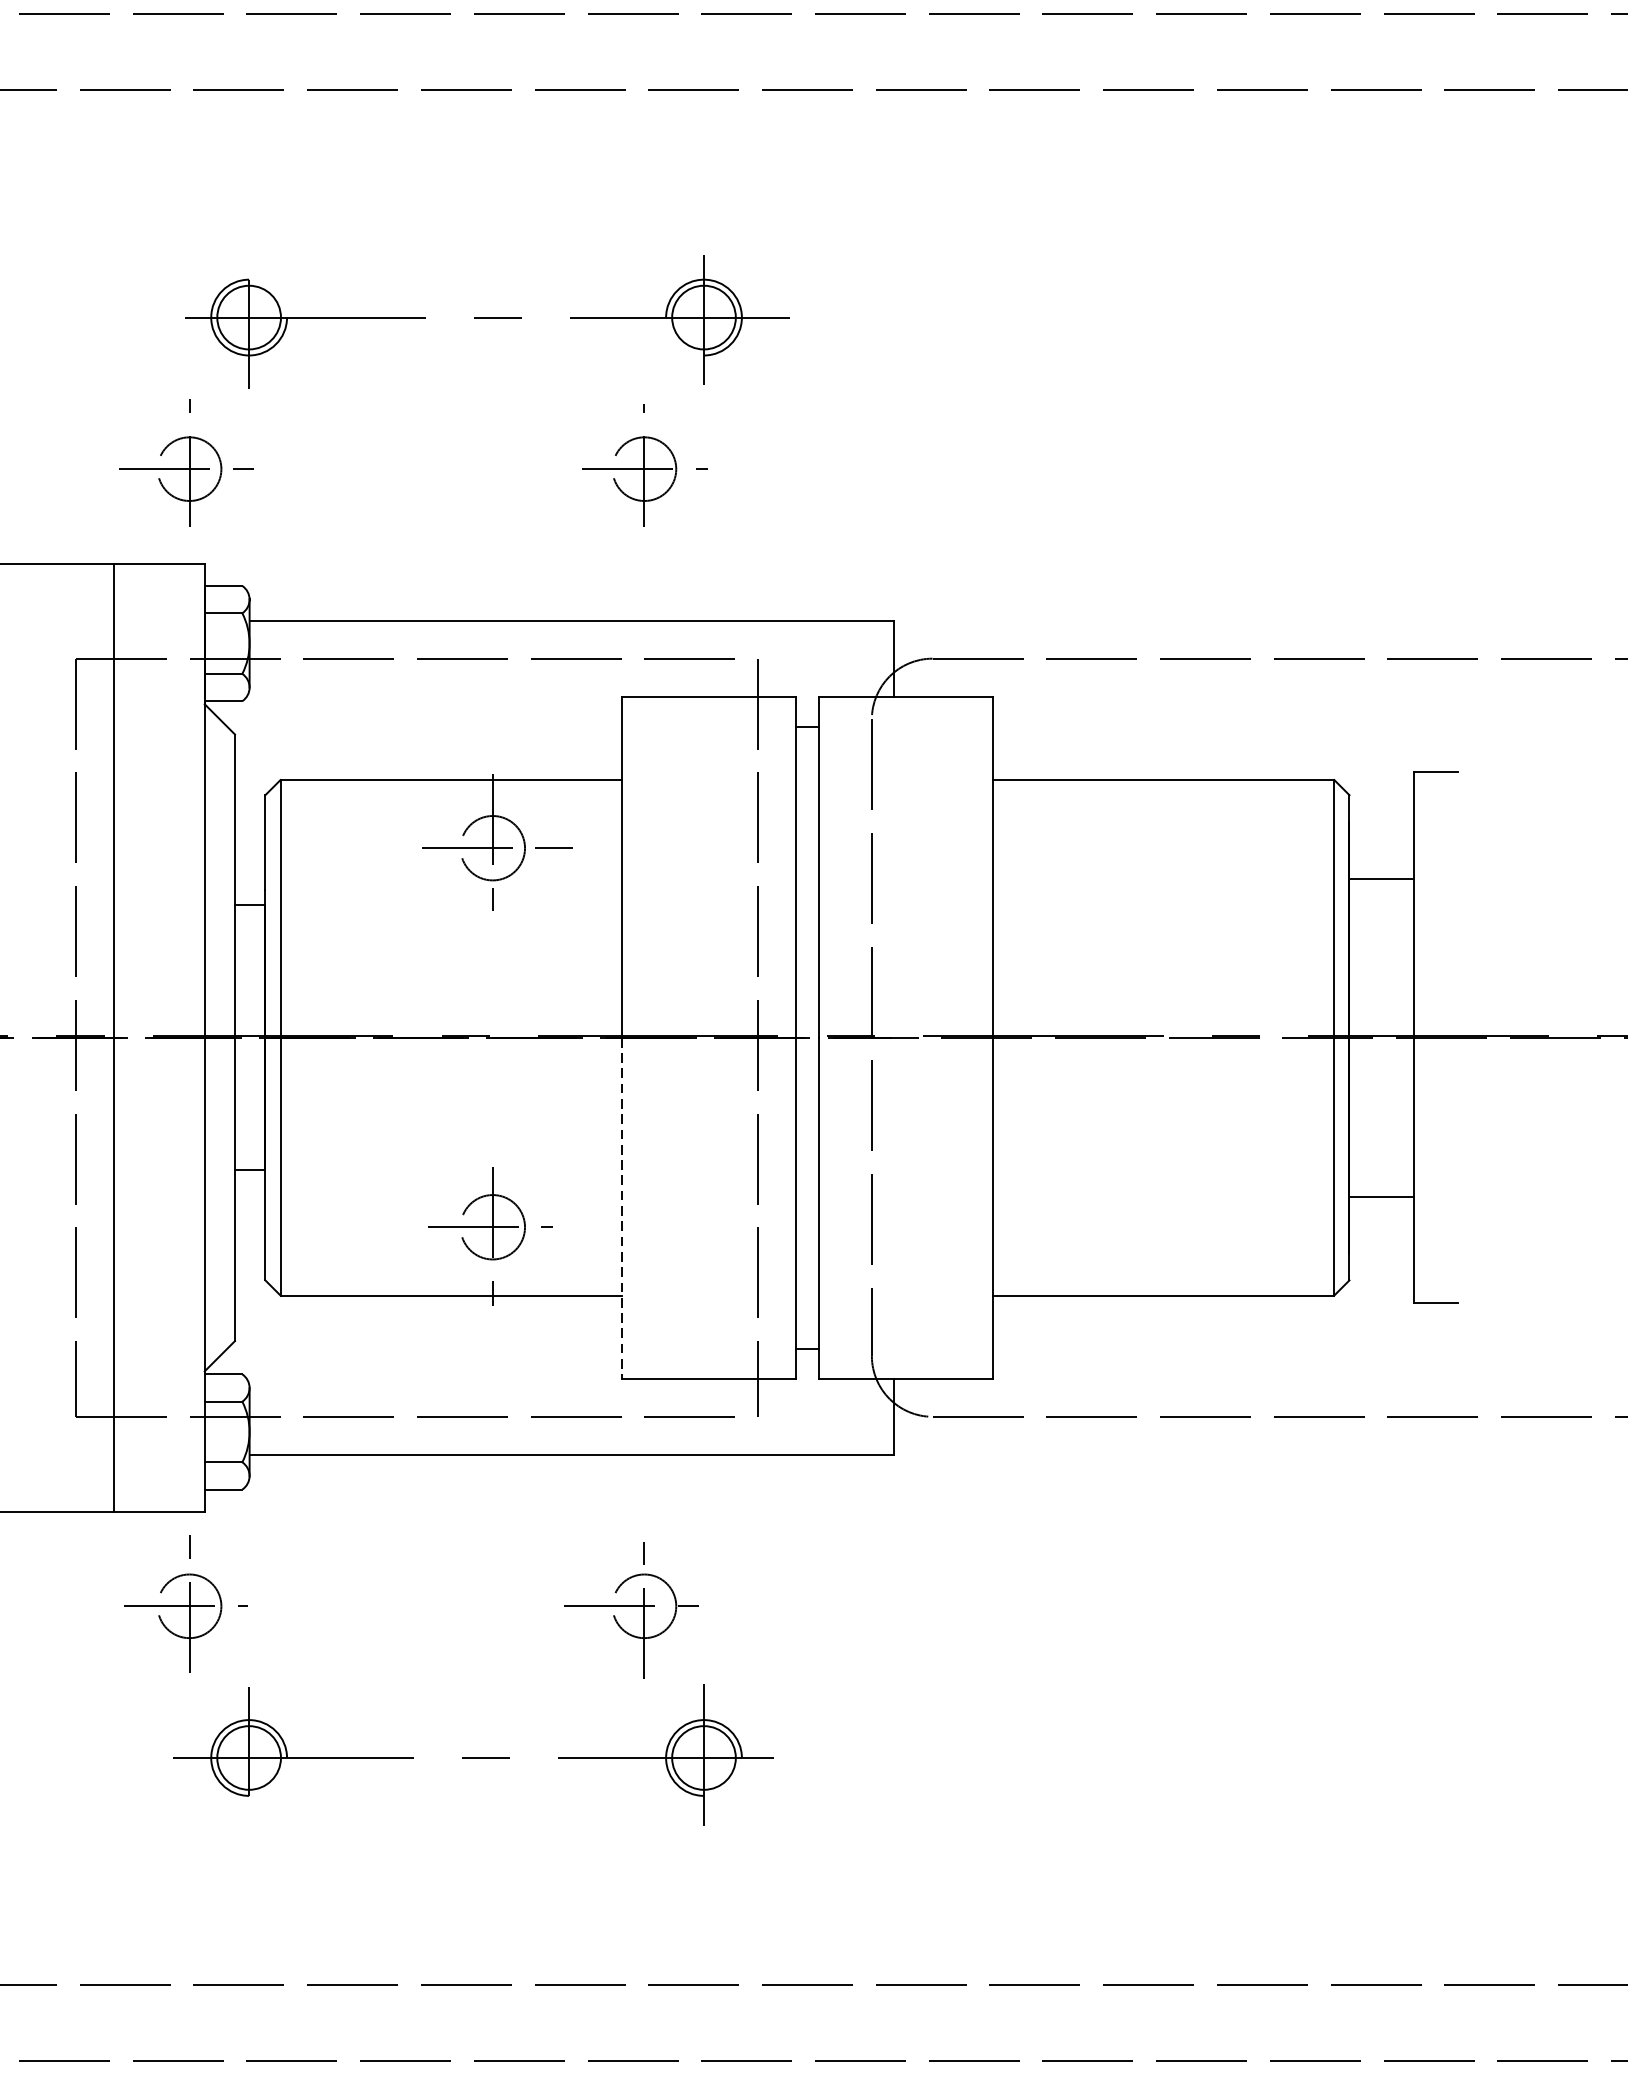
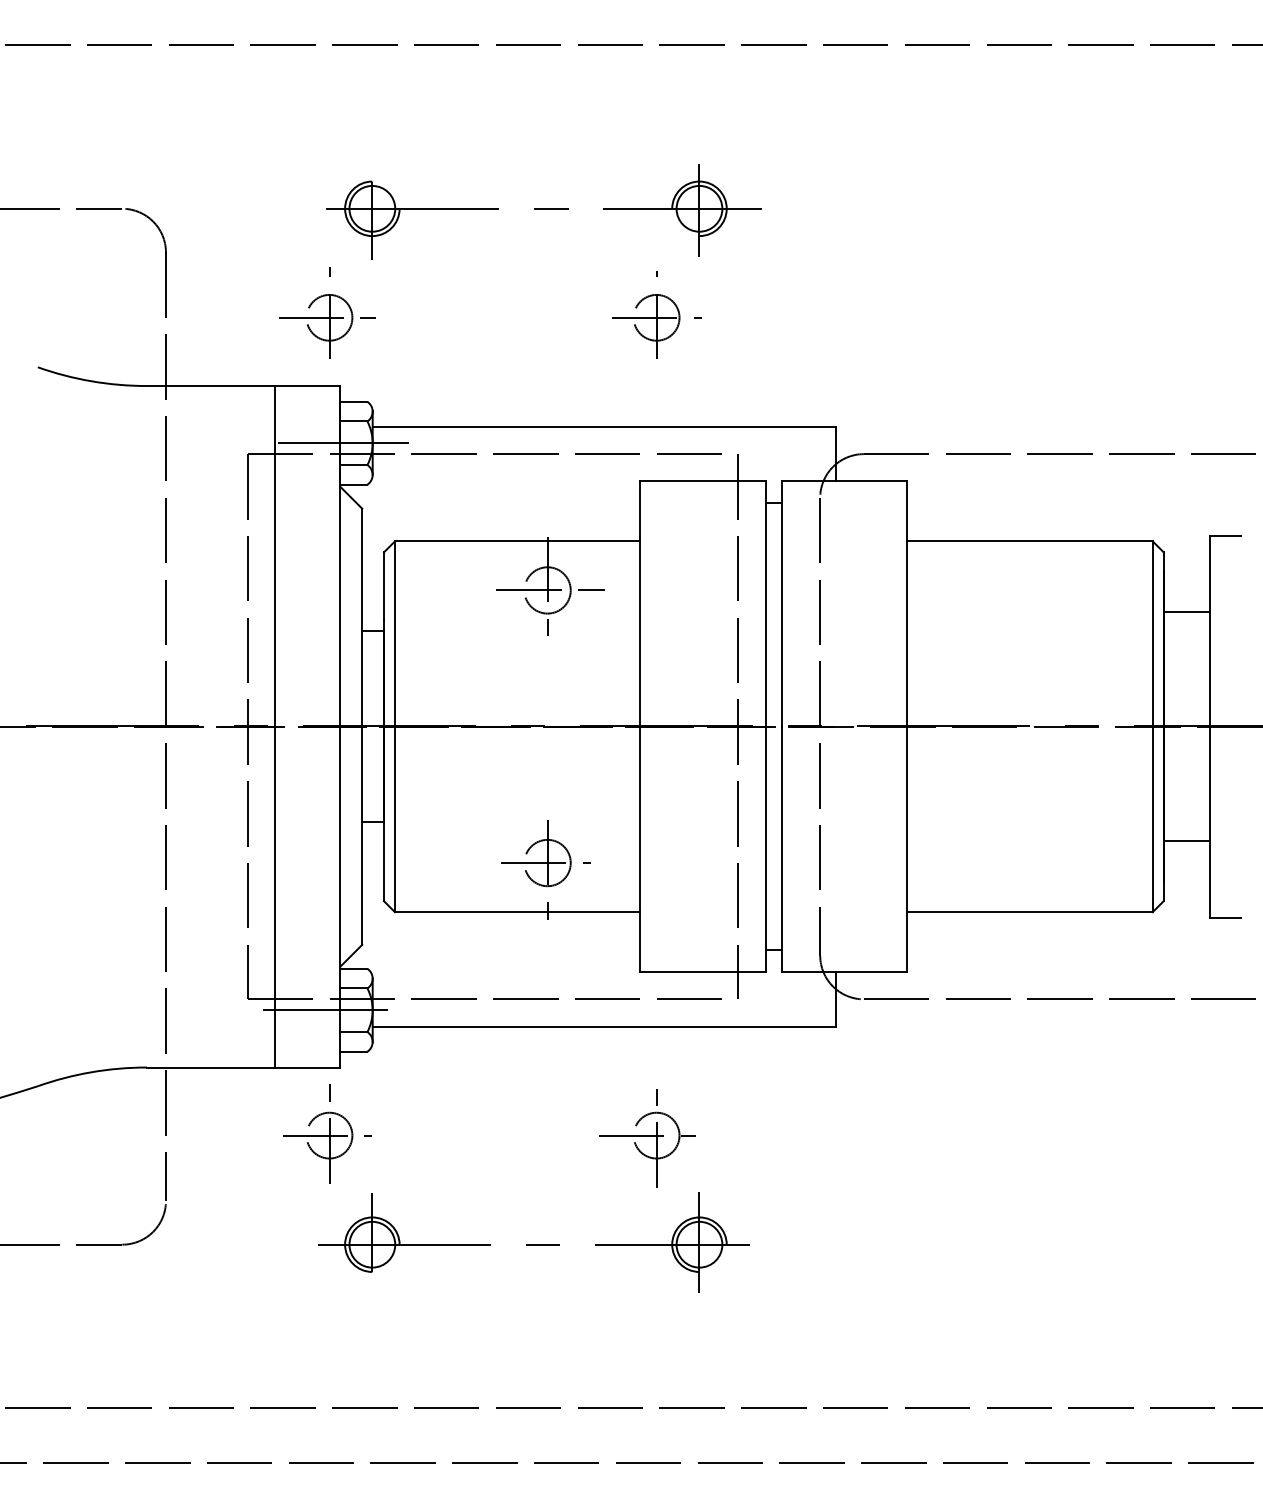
line: (209, 643) -> (343, 443), added
line: (621, 1208) -> (640, 849), dashed -> solid
line: (183, 1432) -> (325, 1010), added

